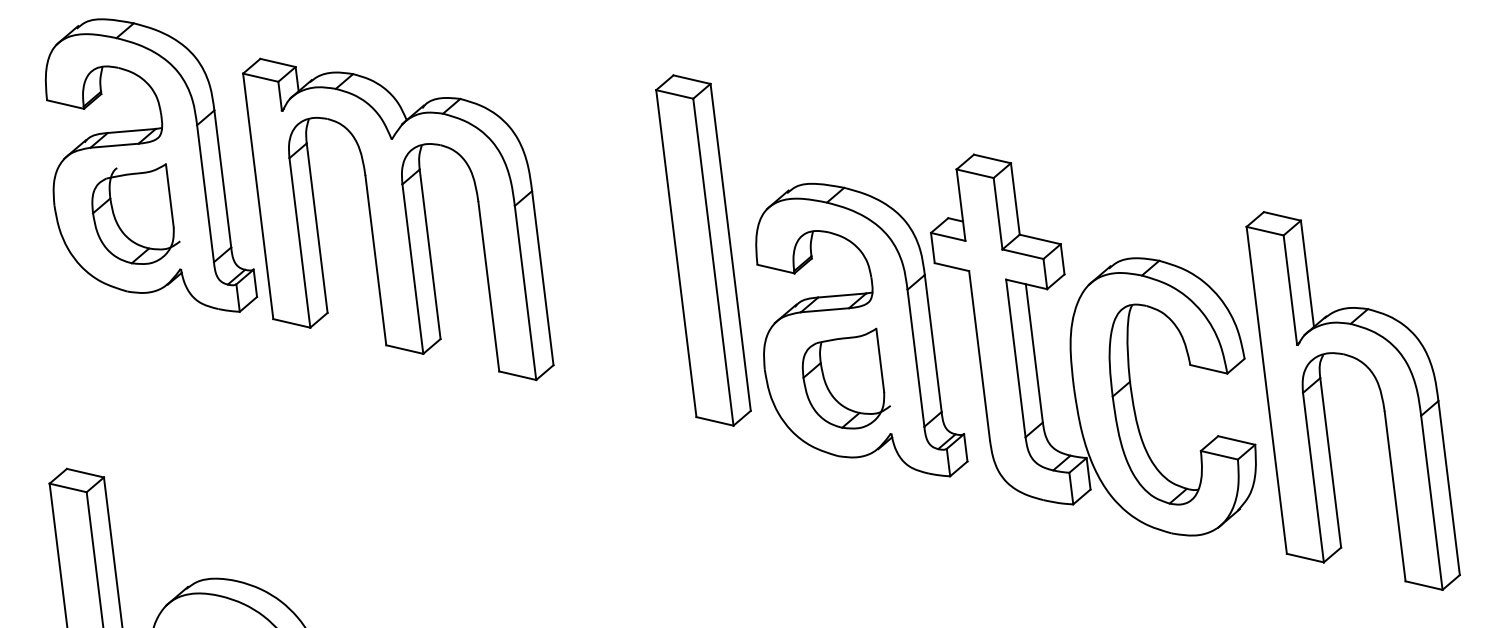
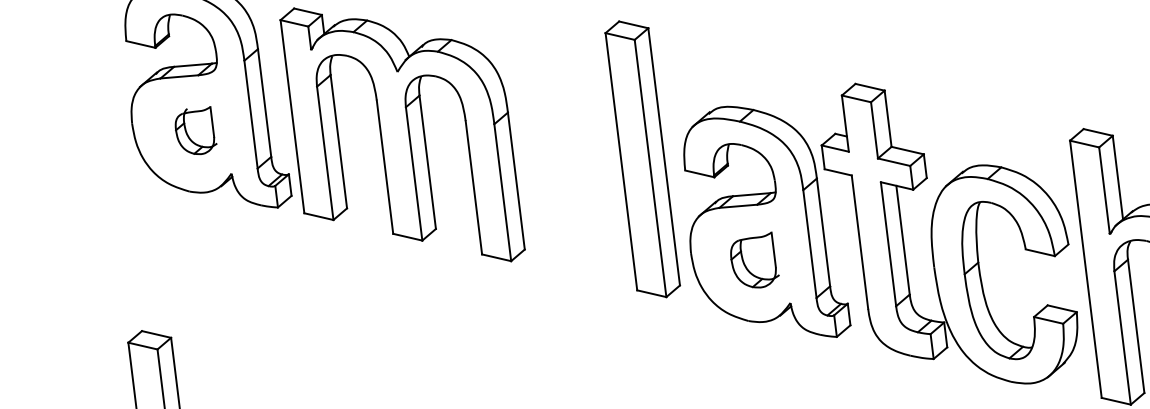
part: (135, 213) -> (195, 130), size x0.6
part: (845, 378) -> (754, 259), size x0.7

